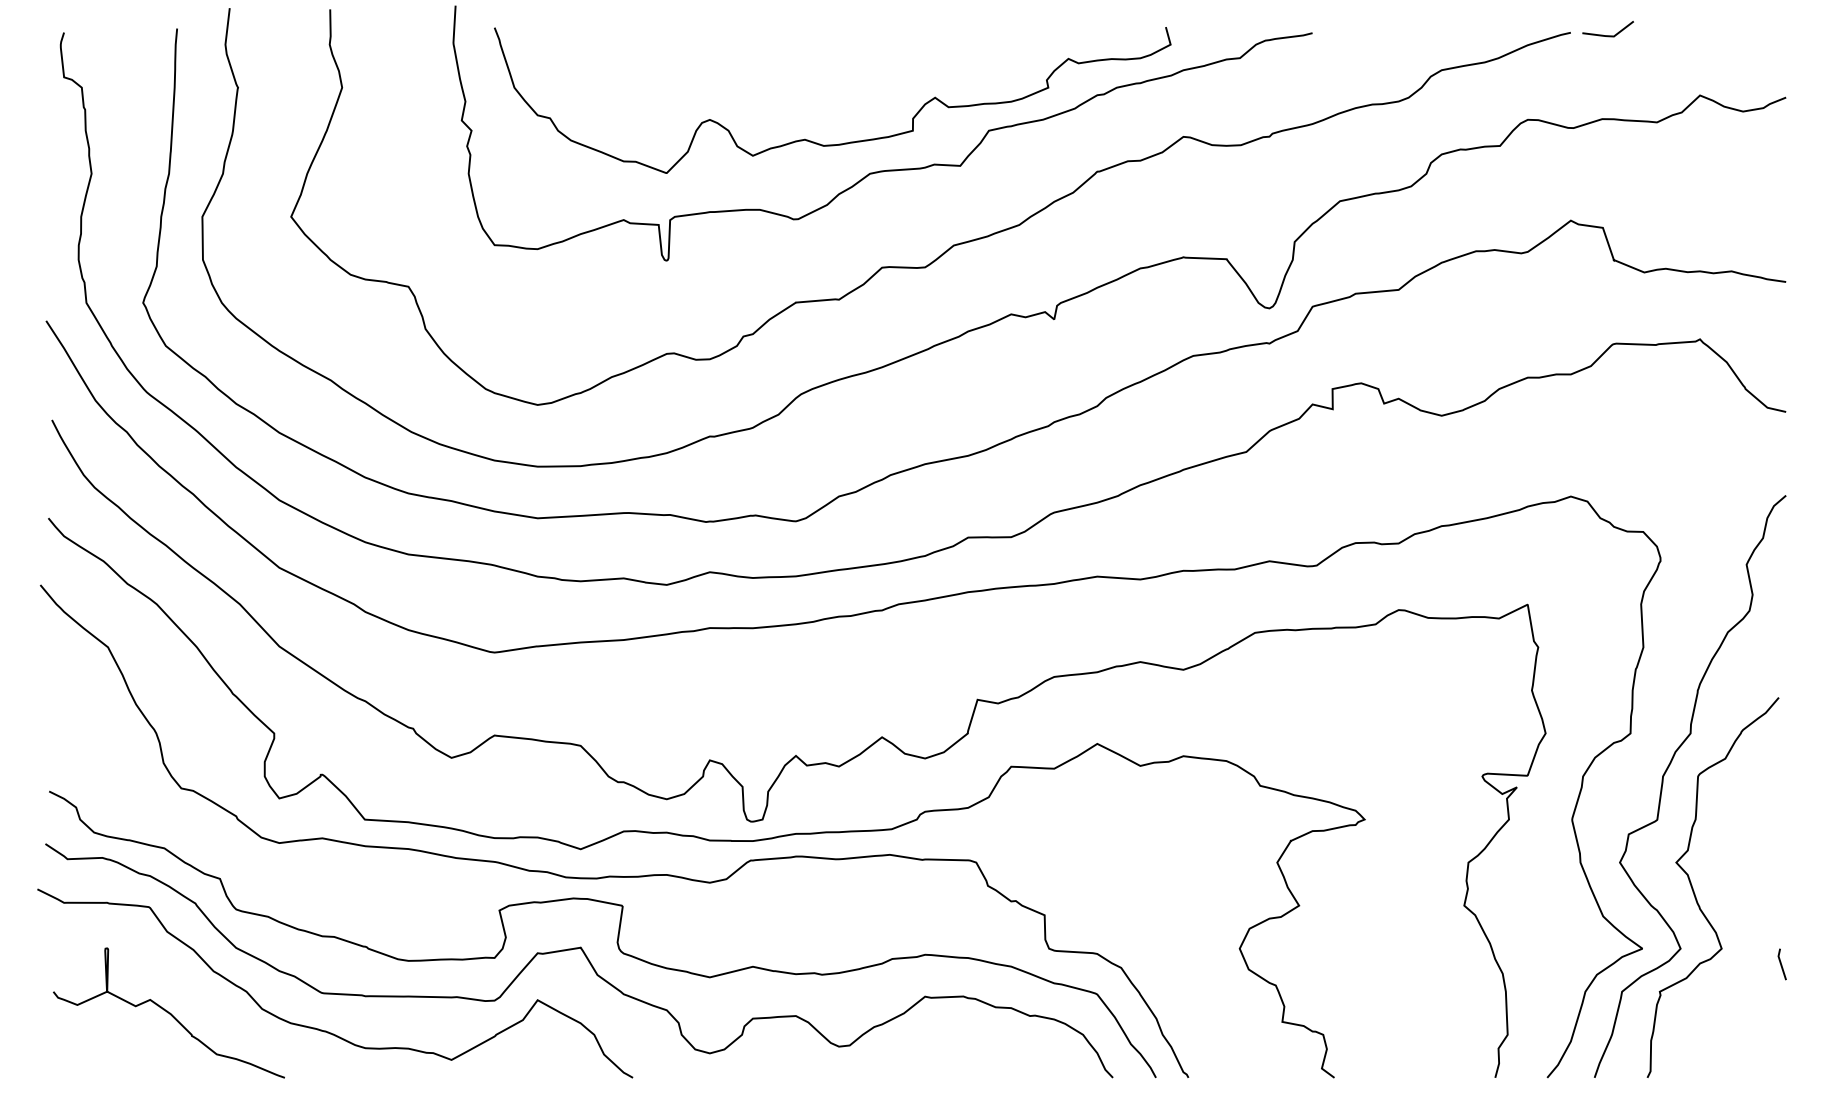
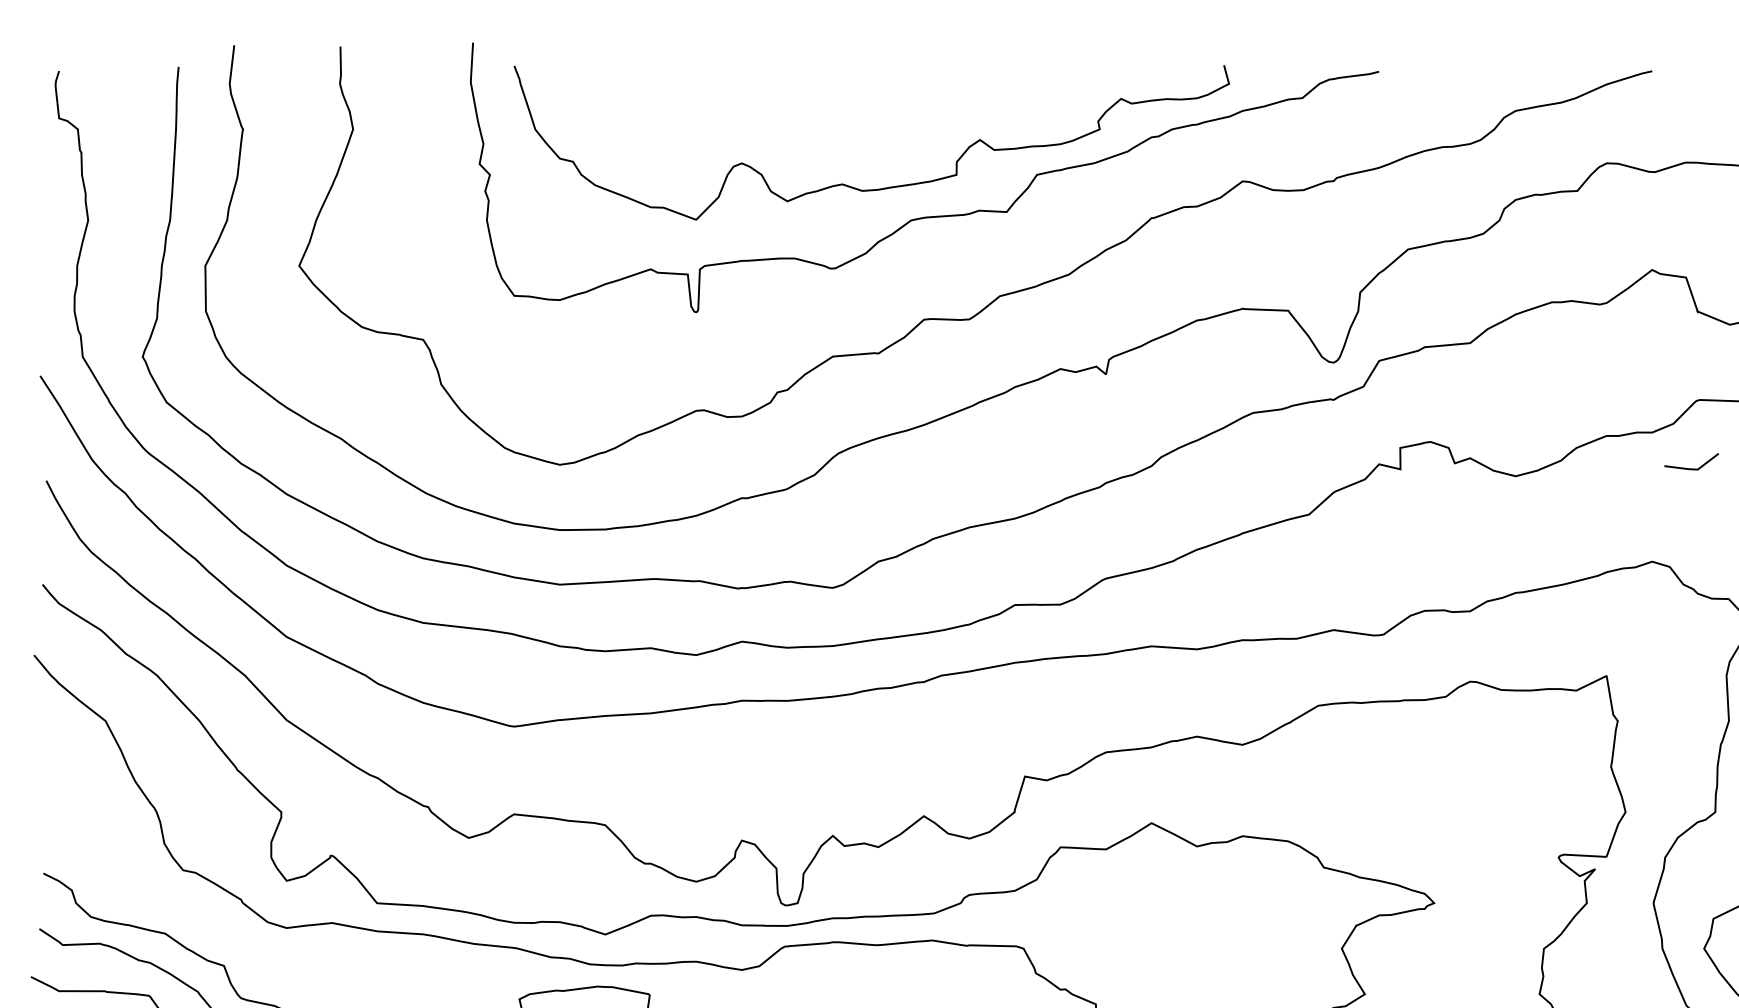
line: (1607, 35) -> (1690, 468), moved

